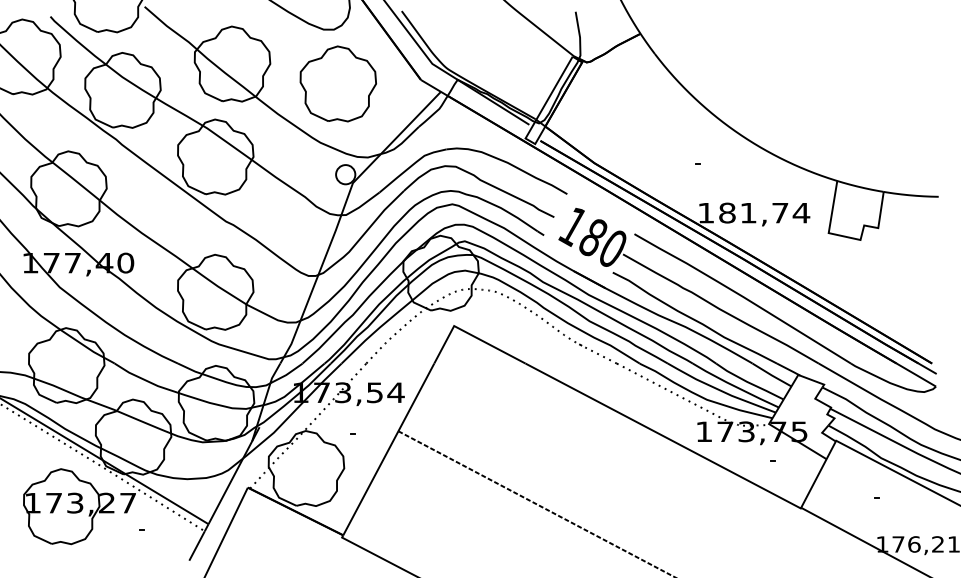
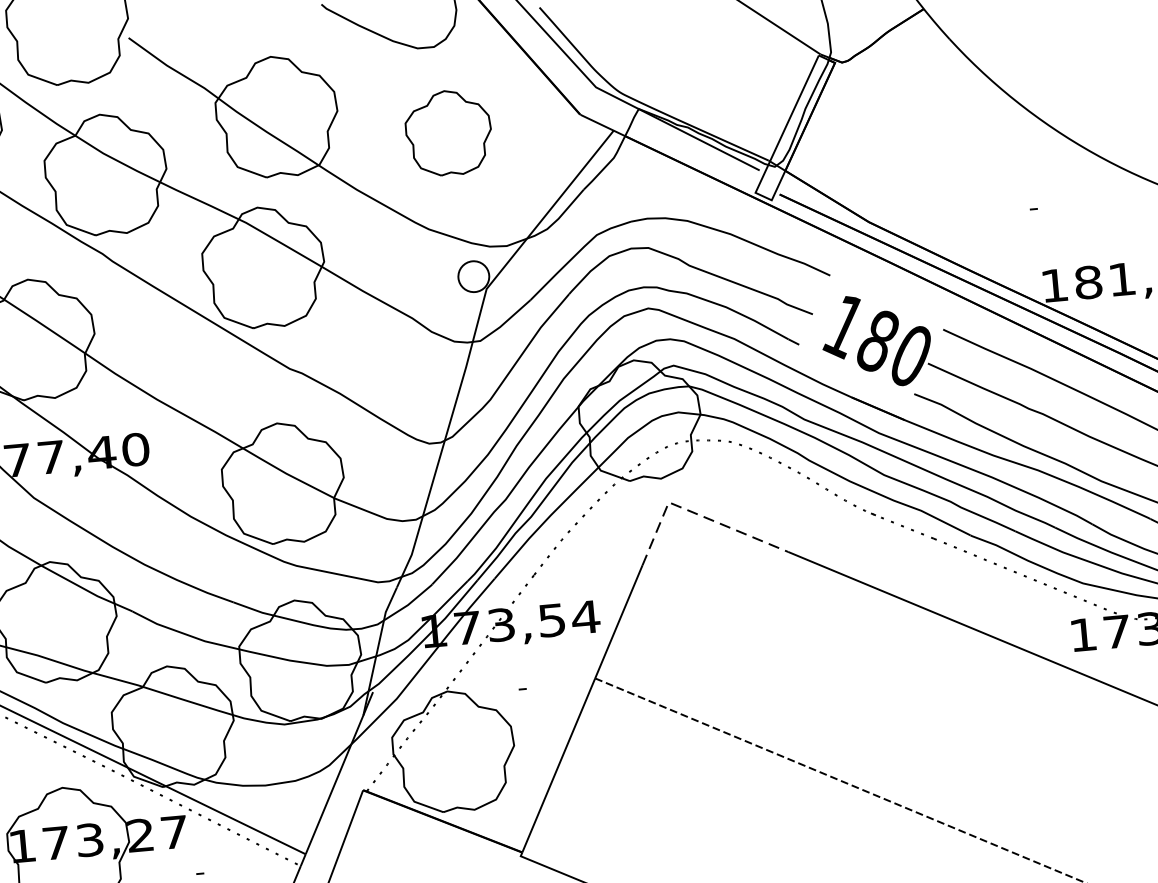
part: (337, 83) -> (447, 132), size x0.7
line: (470, 334) -> (696, 513), solid -> dashed

